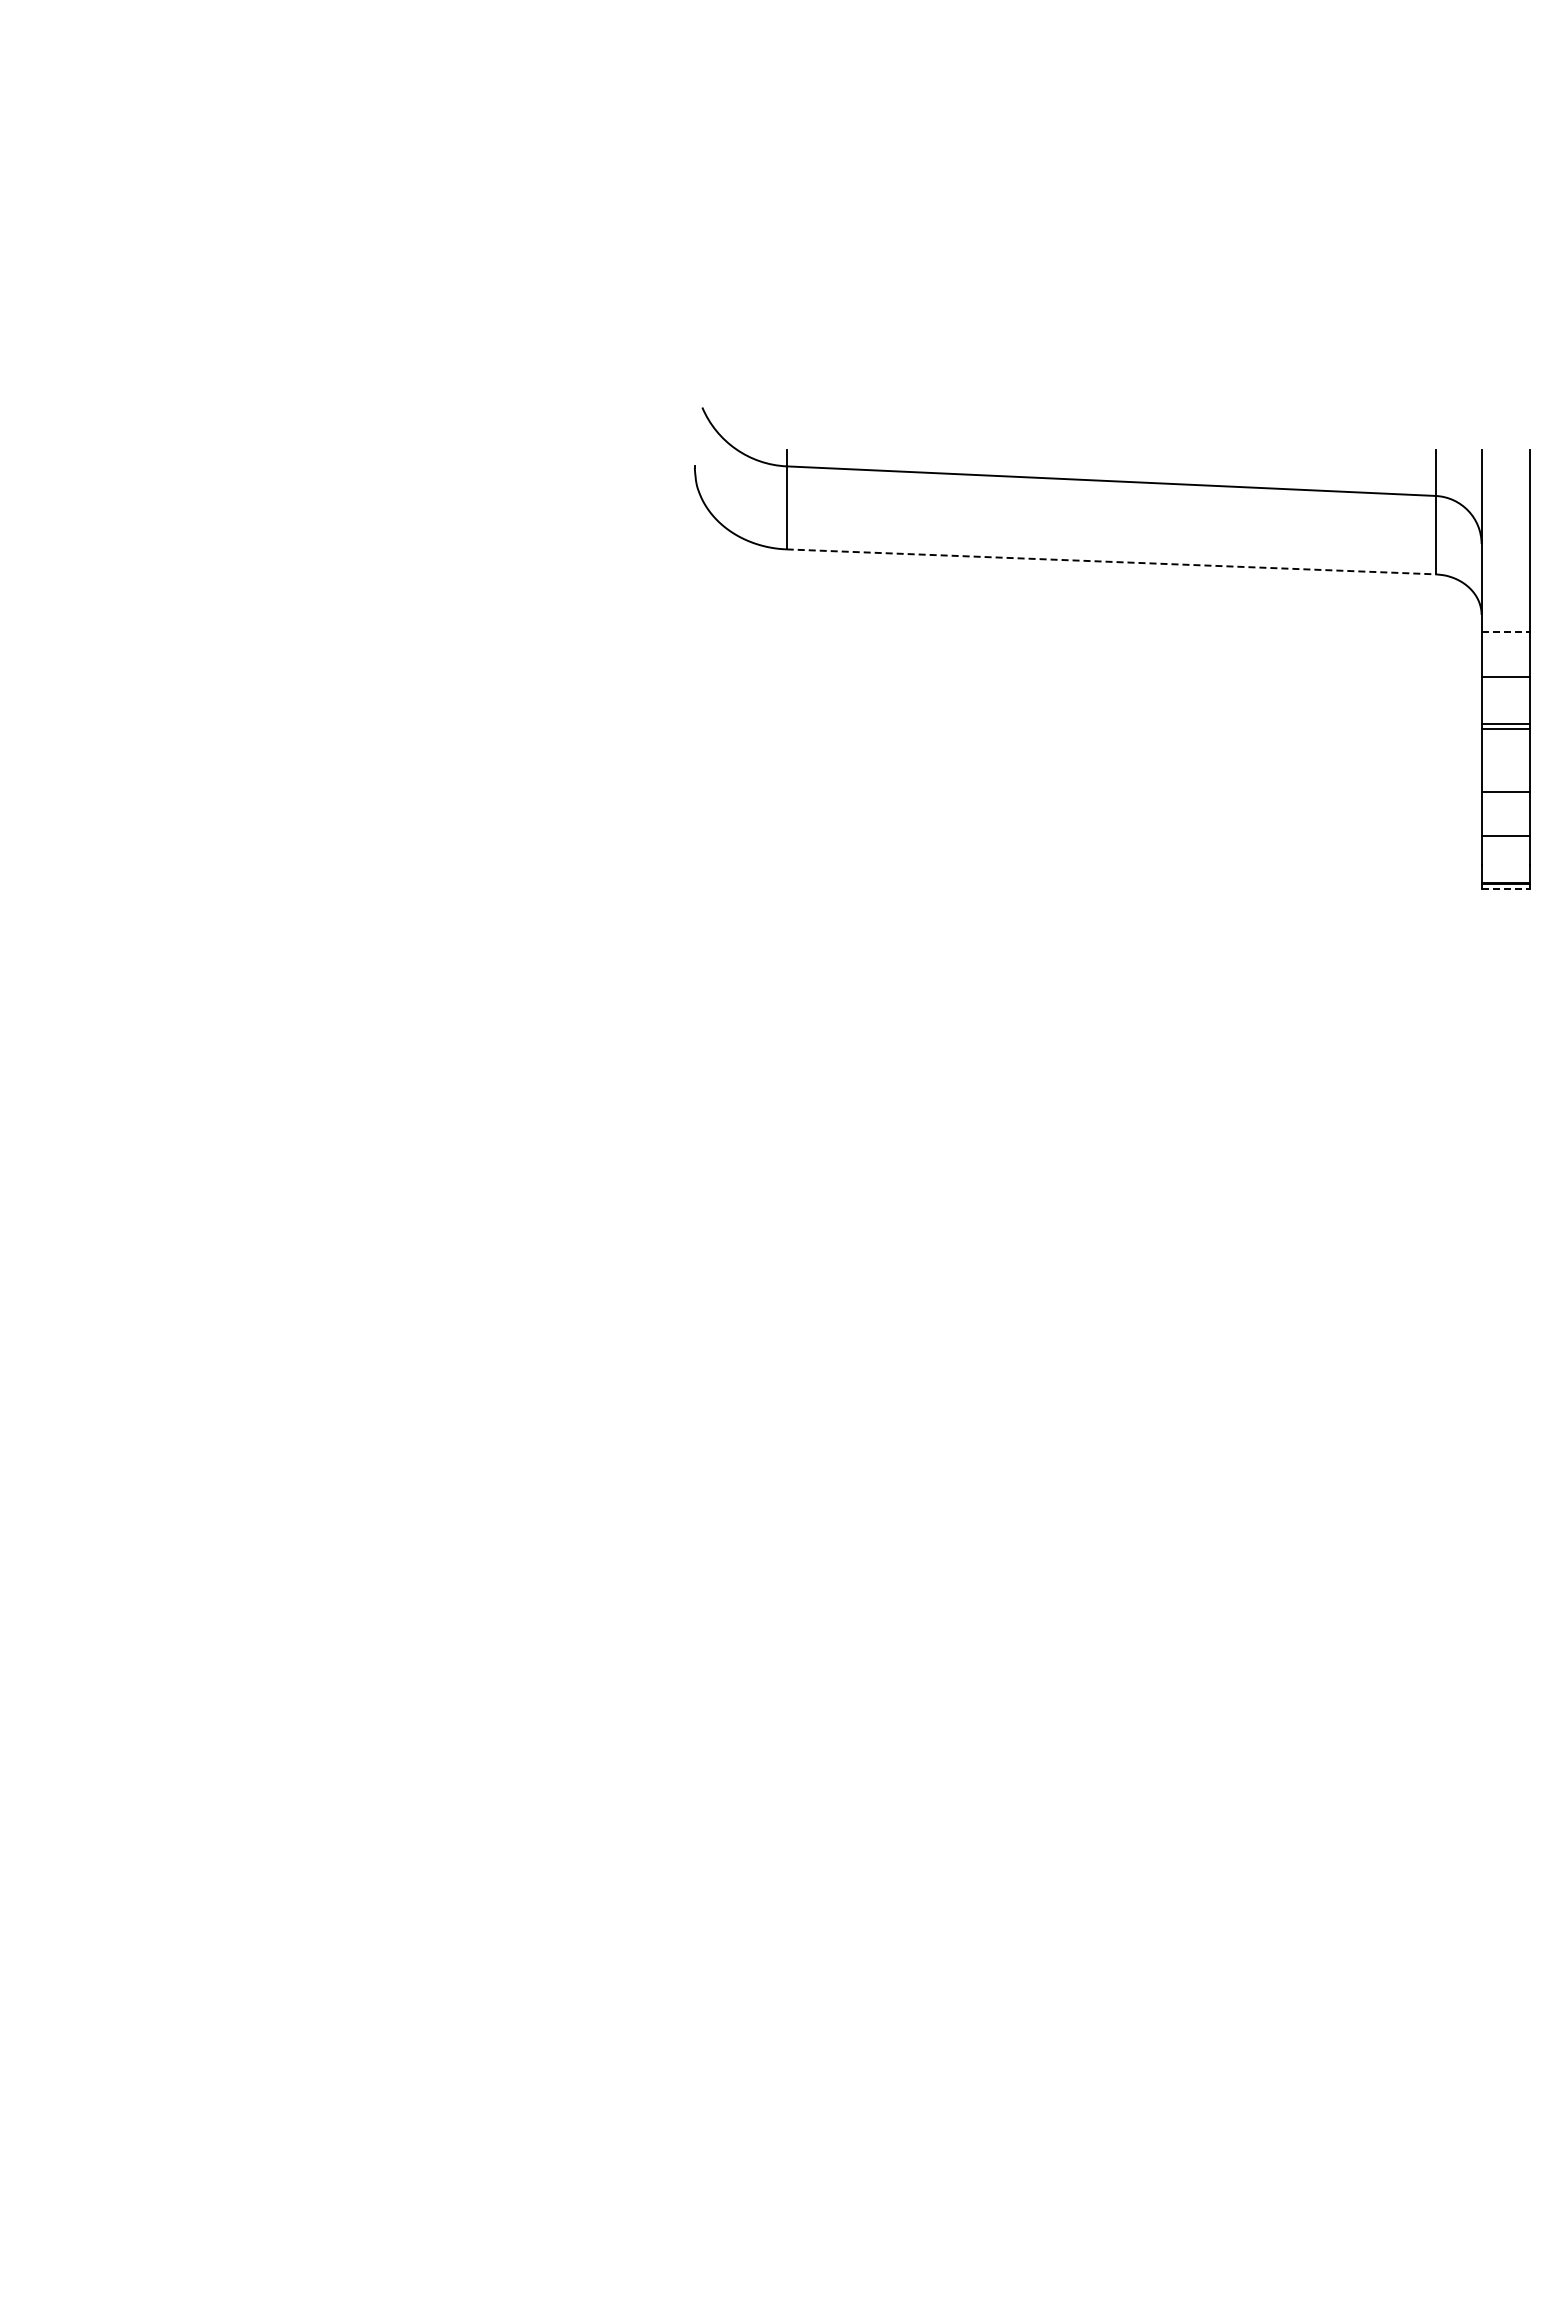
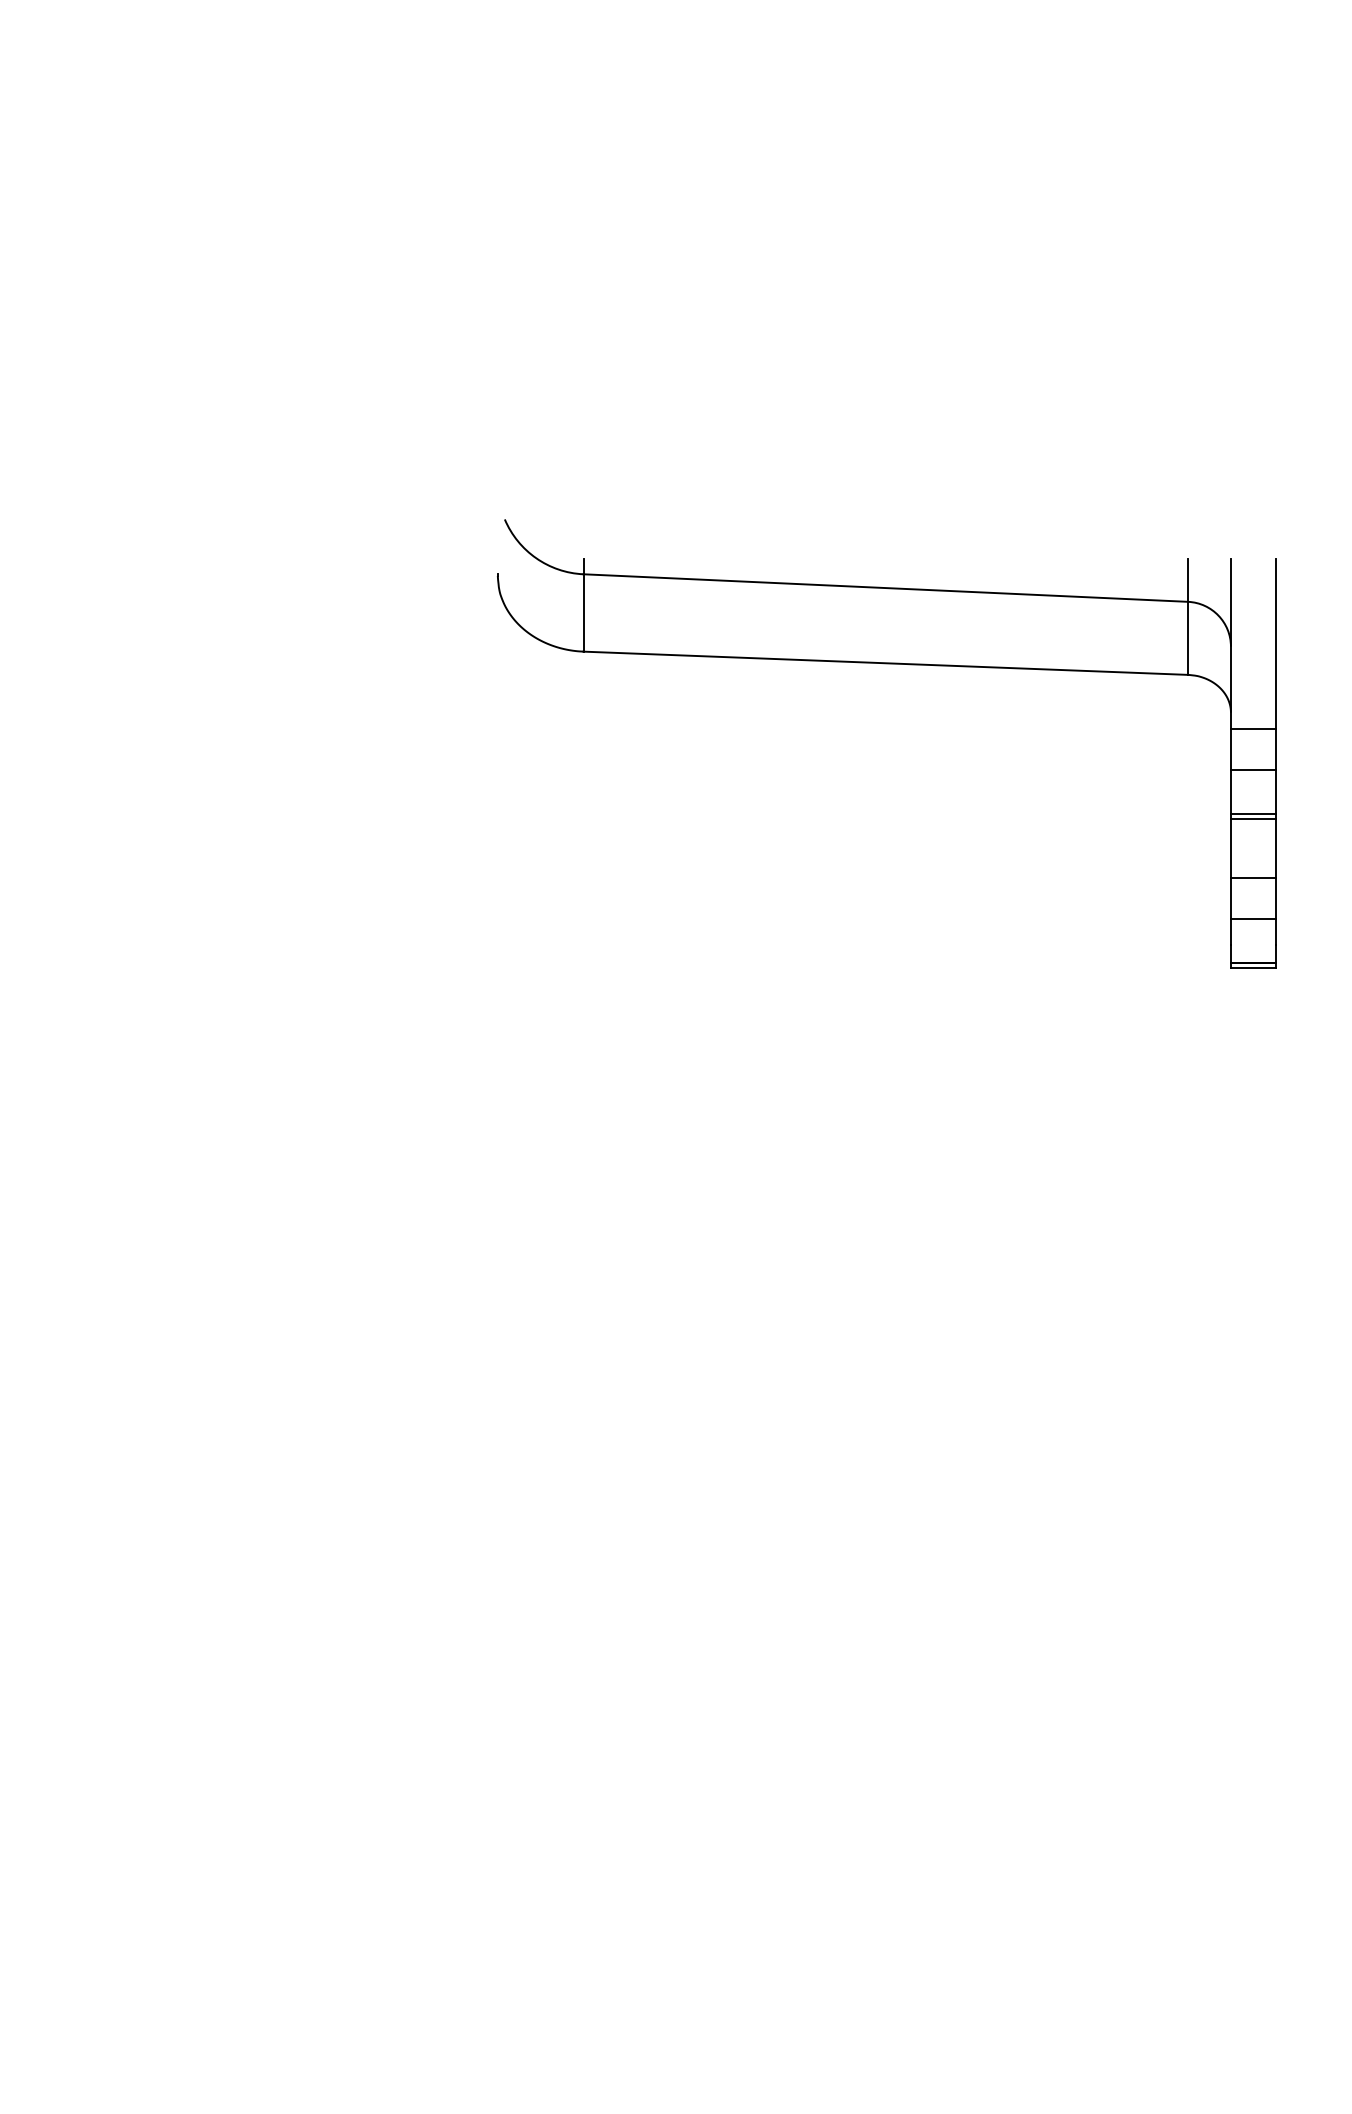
line: (1111, 561) -> (886, 662), dashed -> solid
line: (1506, 632) -> (1254, 729), dashed -> solid
line: (1506, 888) -> (1254, 967), dashed -> solid

